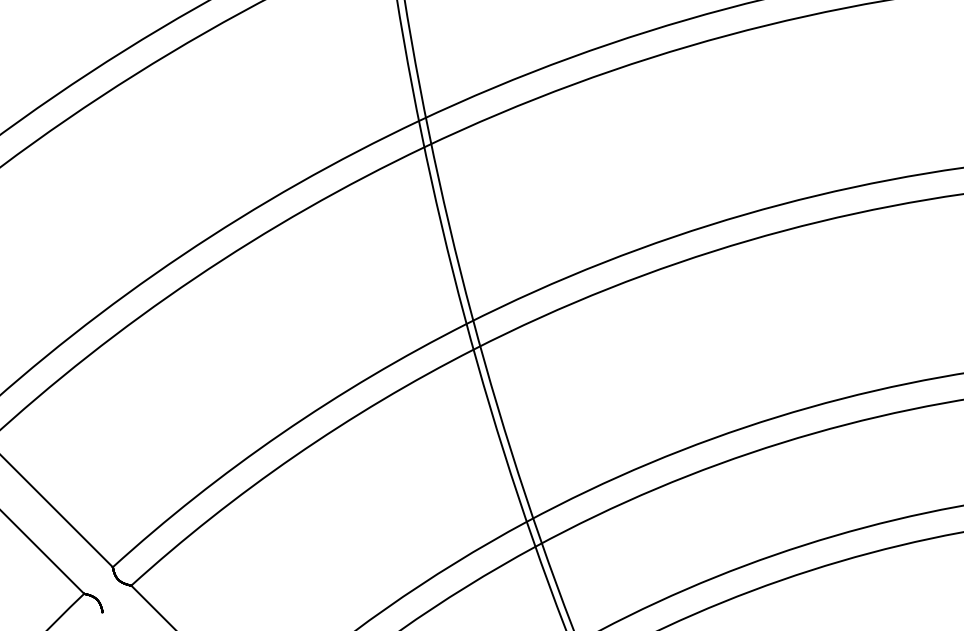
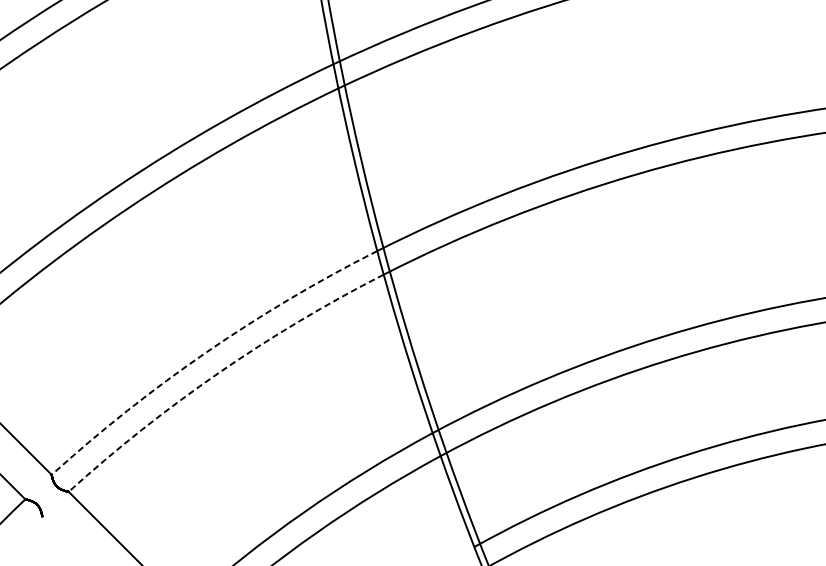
arc: (281, 433) -> (206, 351), solid -> dashed
arc: (294, 456) -> (218, 372), solid -> dashed

